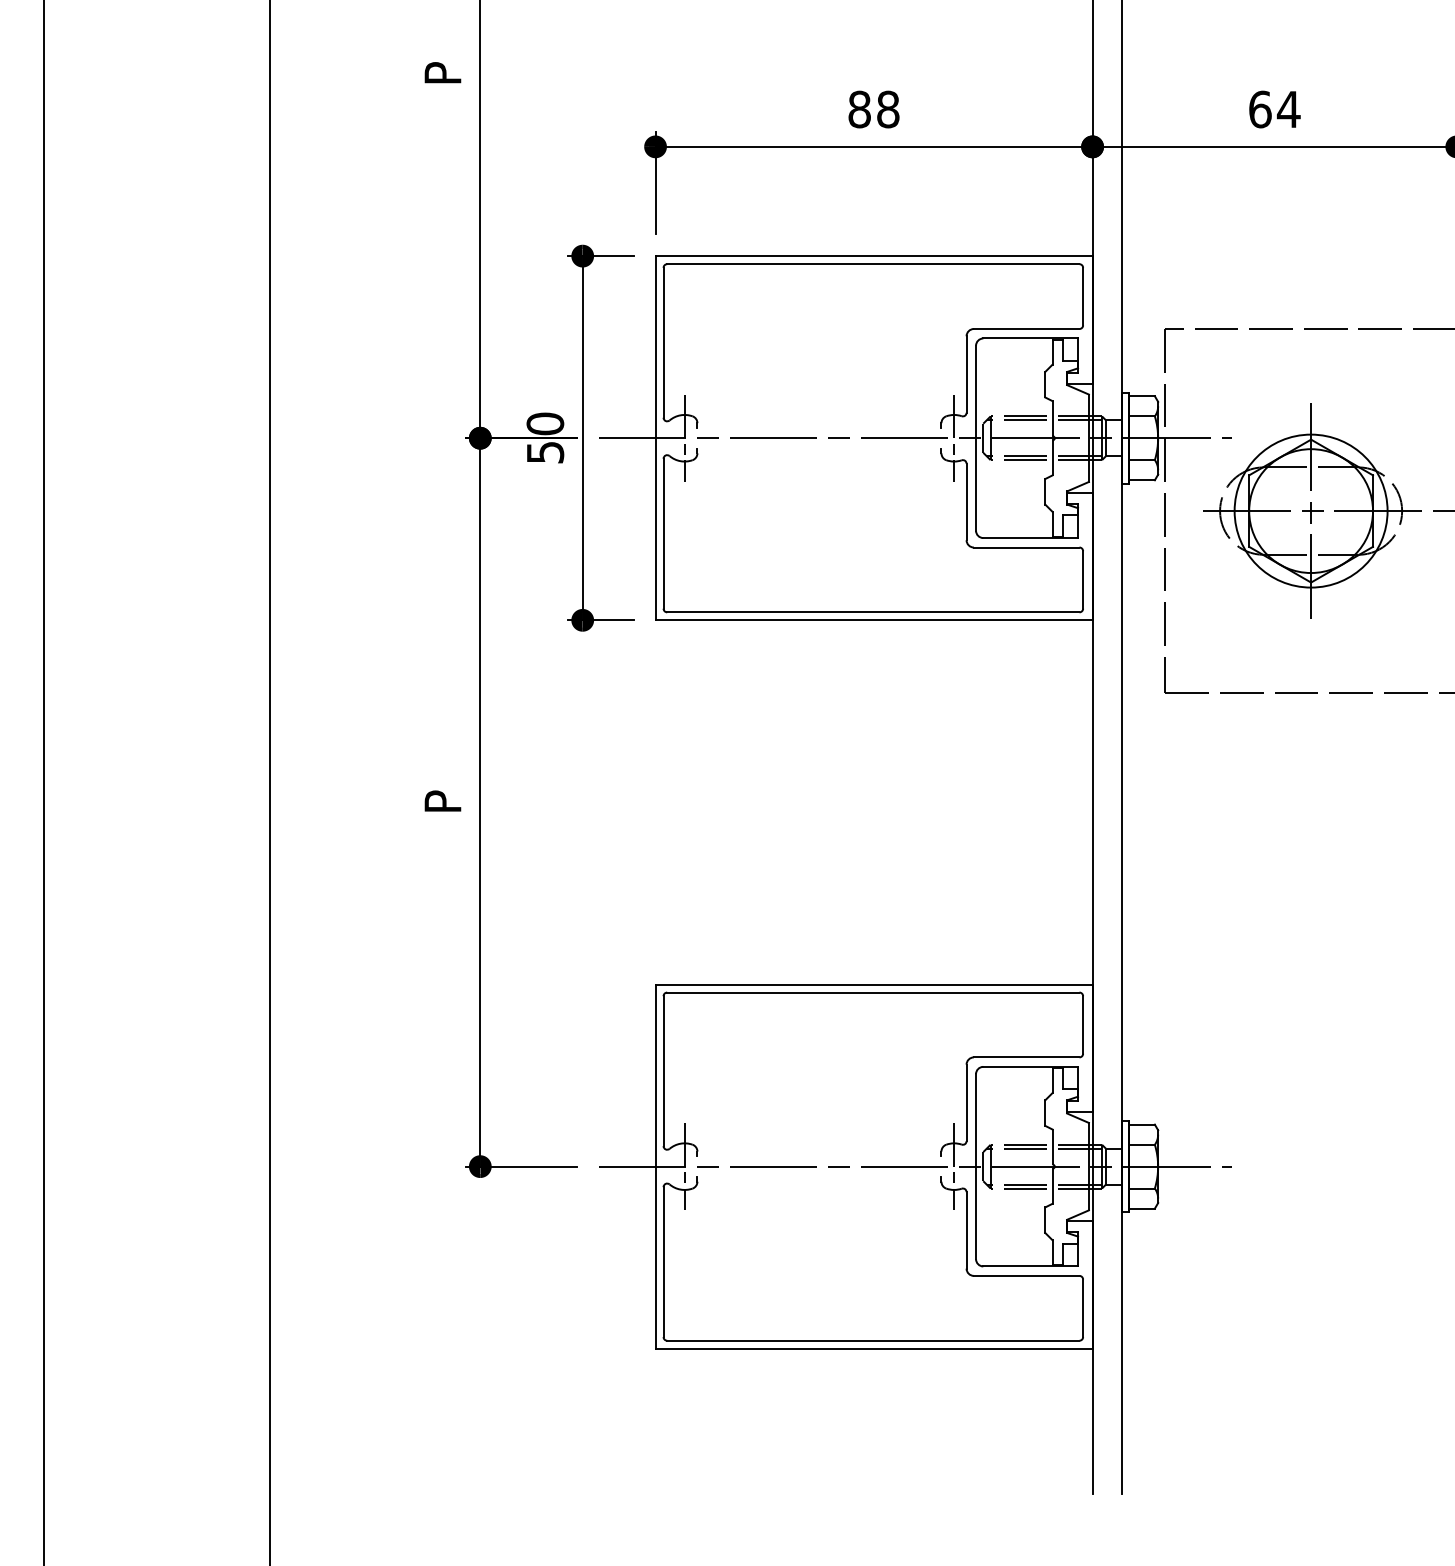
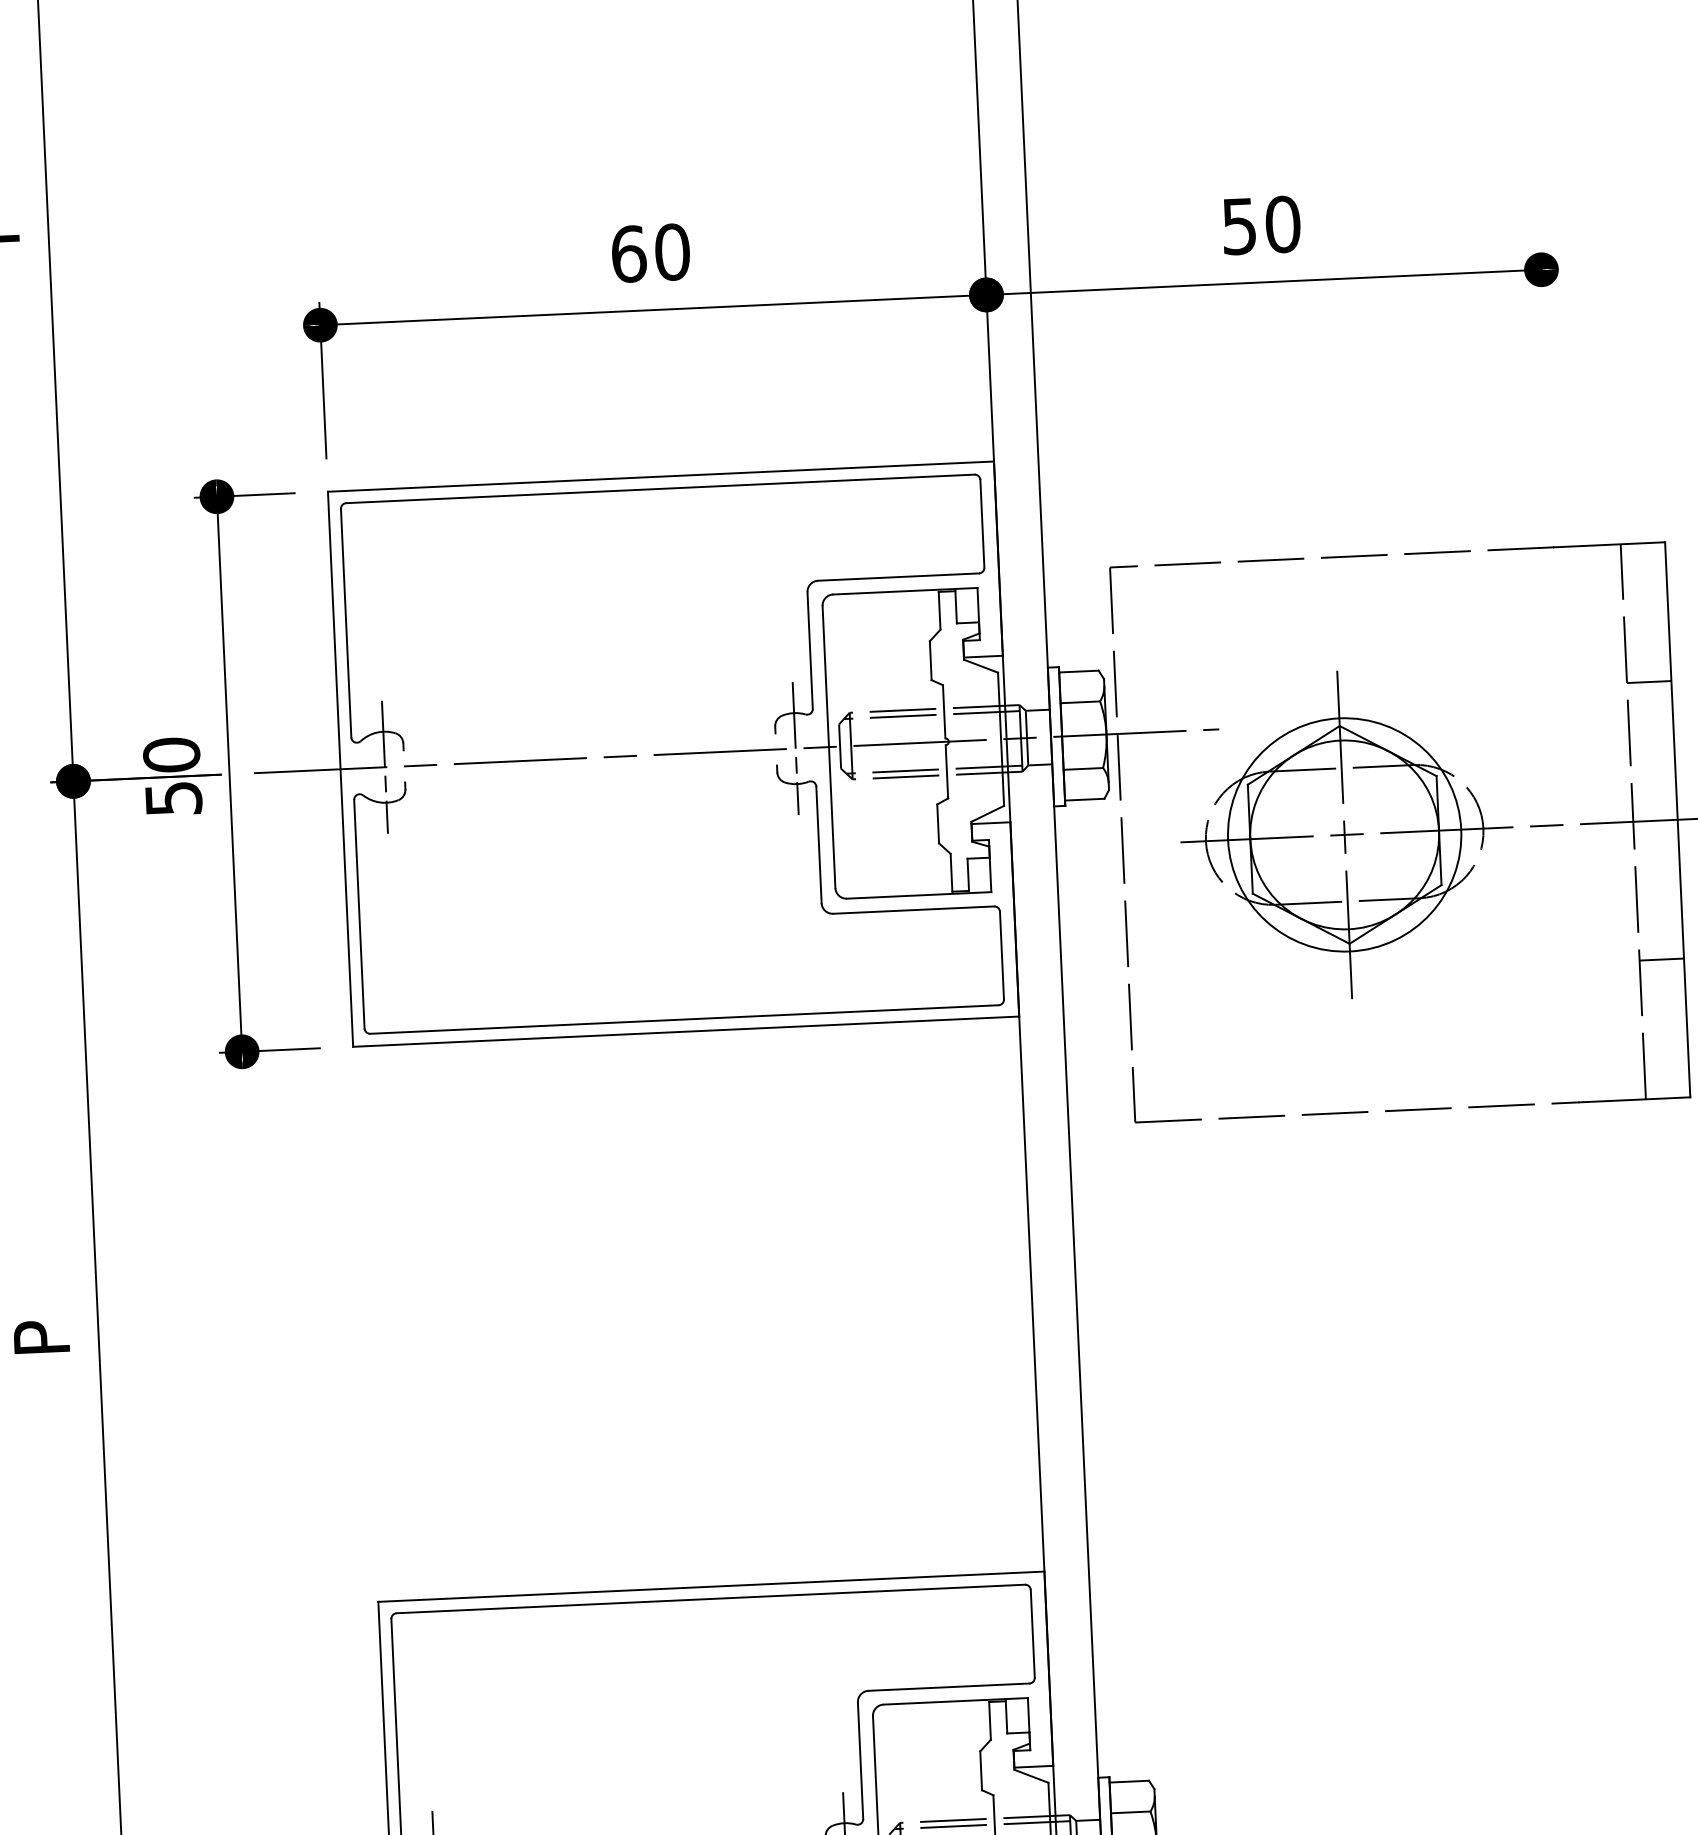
text: (873, 109) -> (649, 253), 88 -> 60
text: (1274, 109) -> (1261, 225), 64 -> 50

